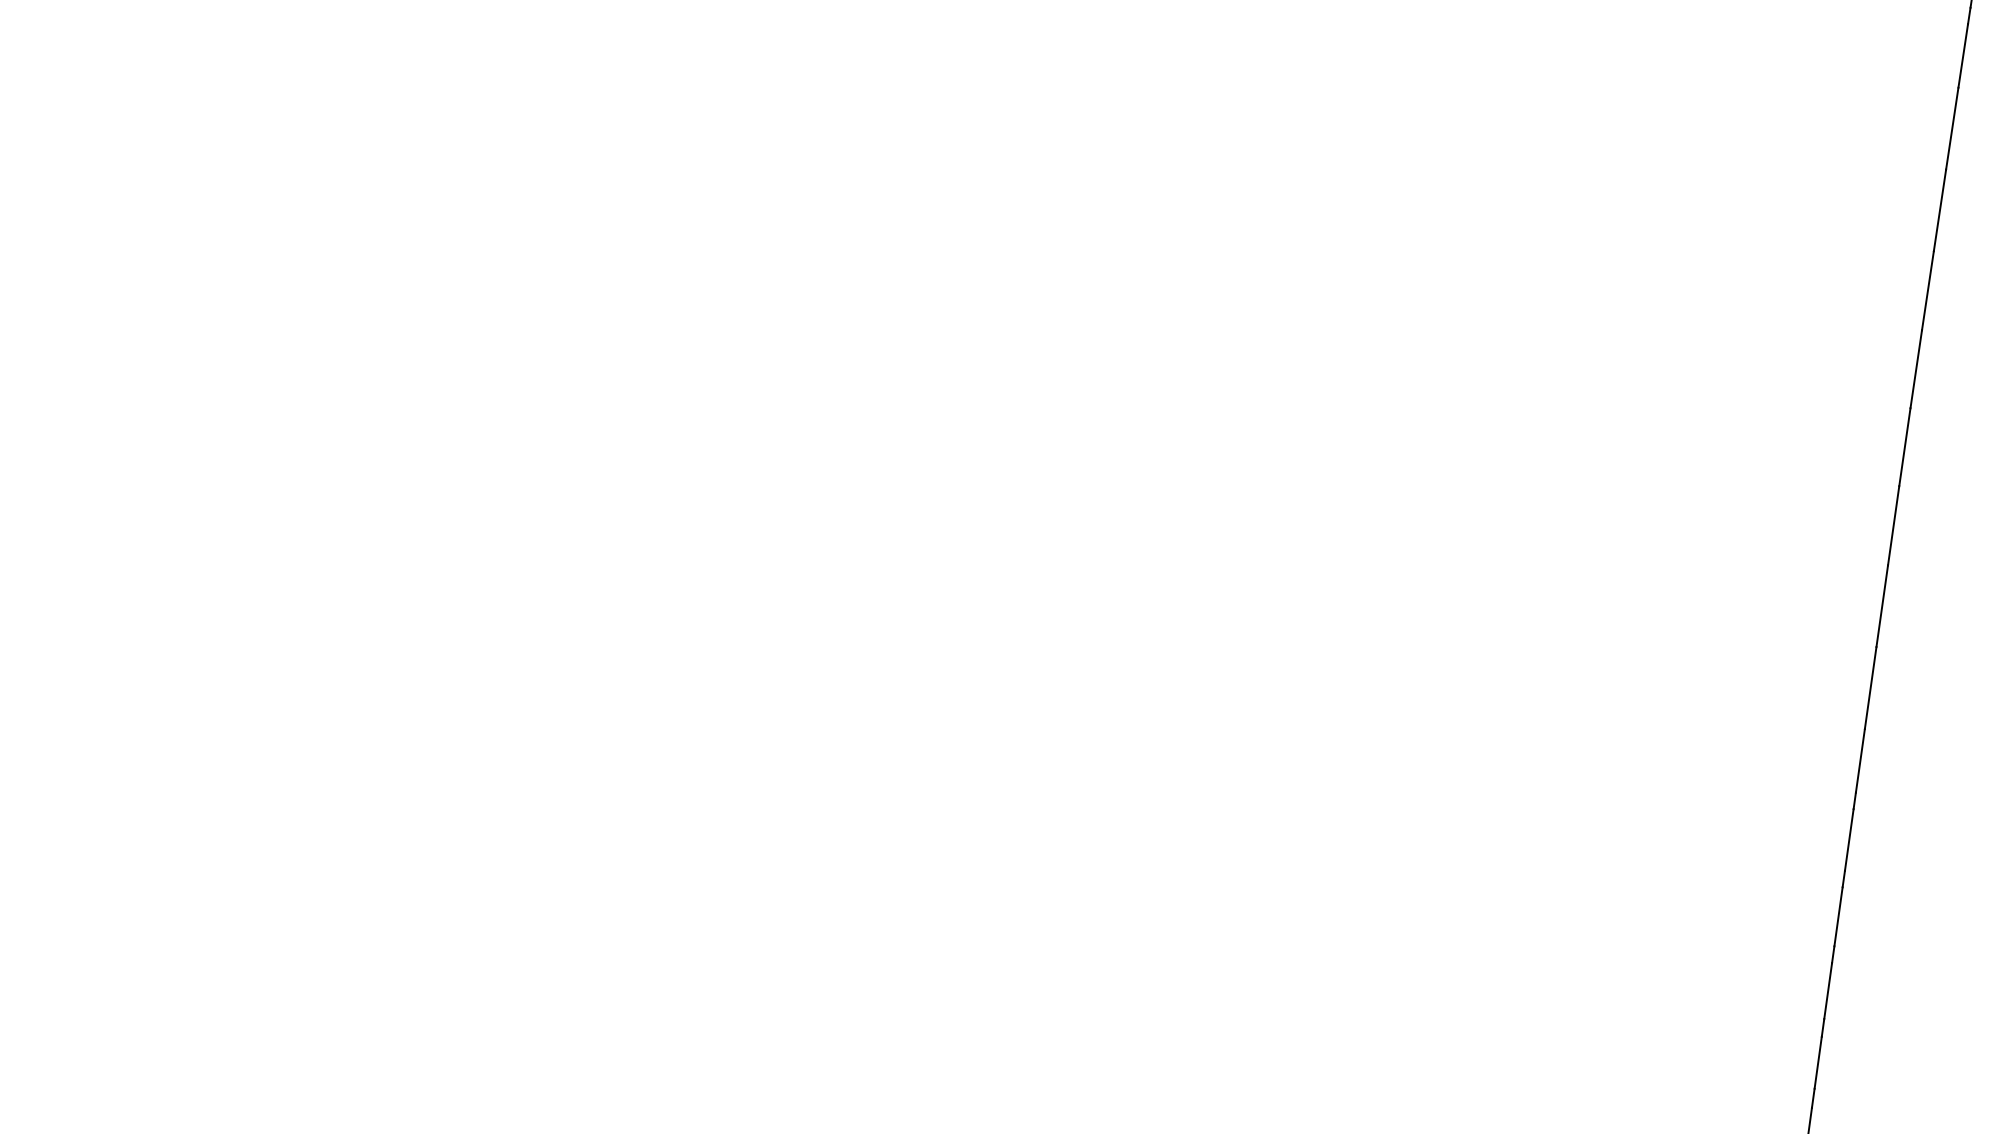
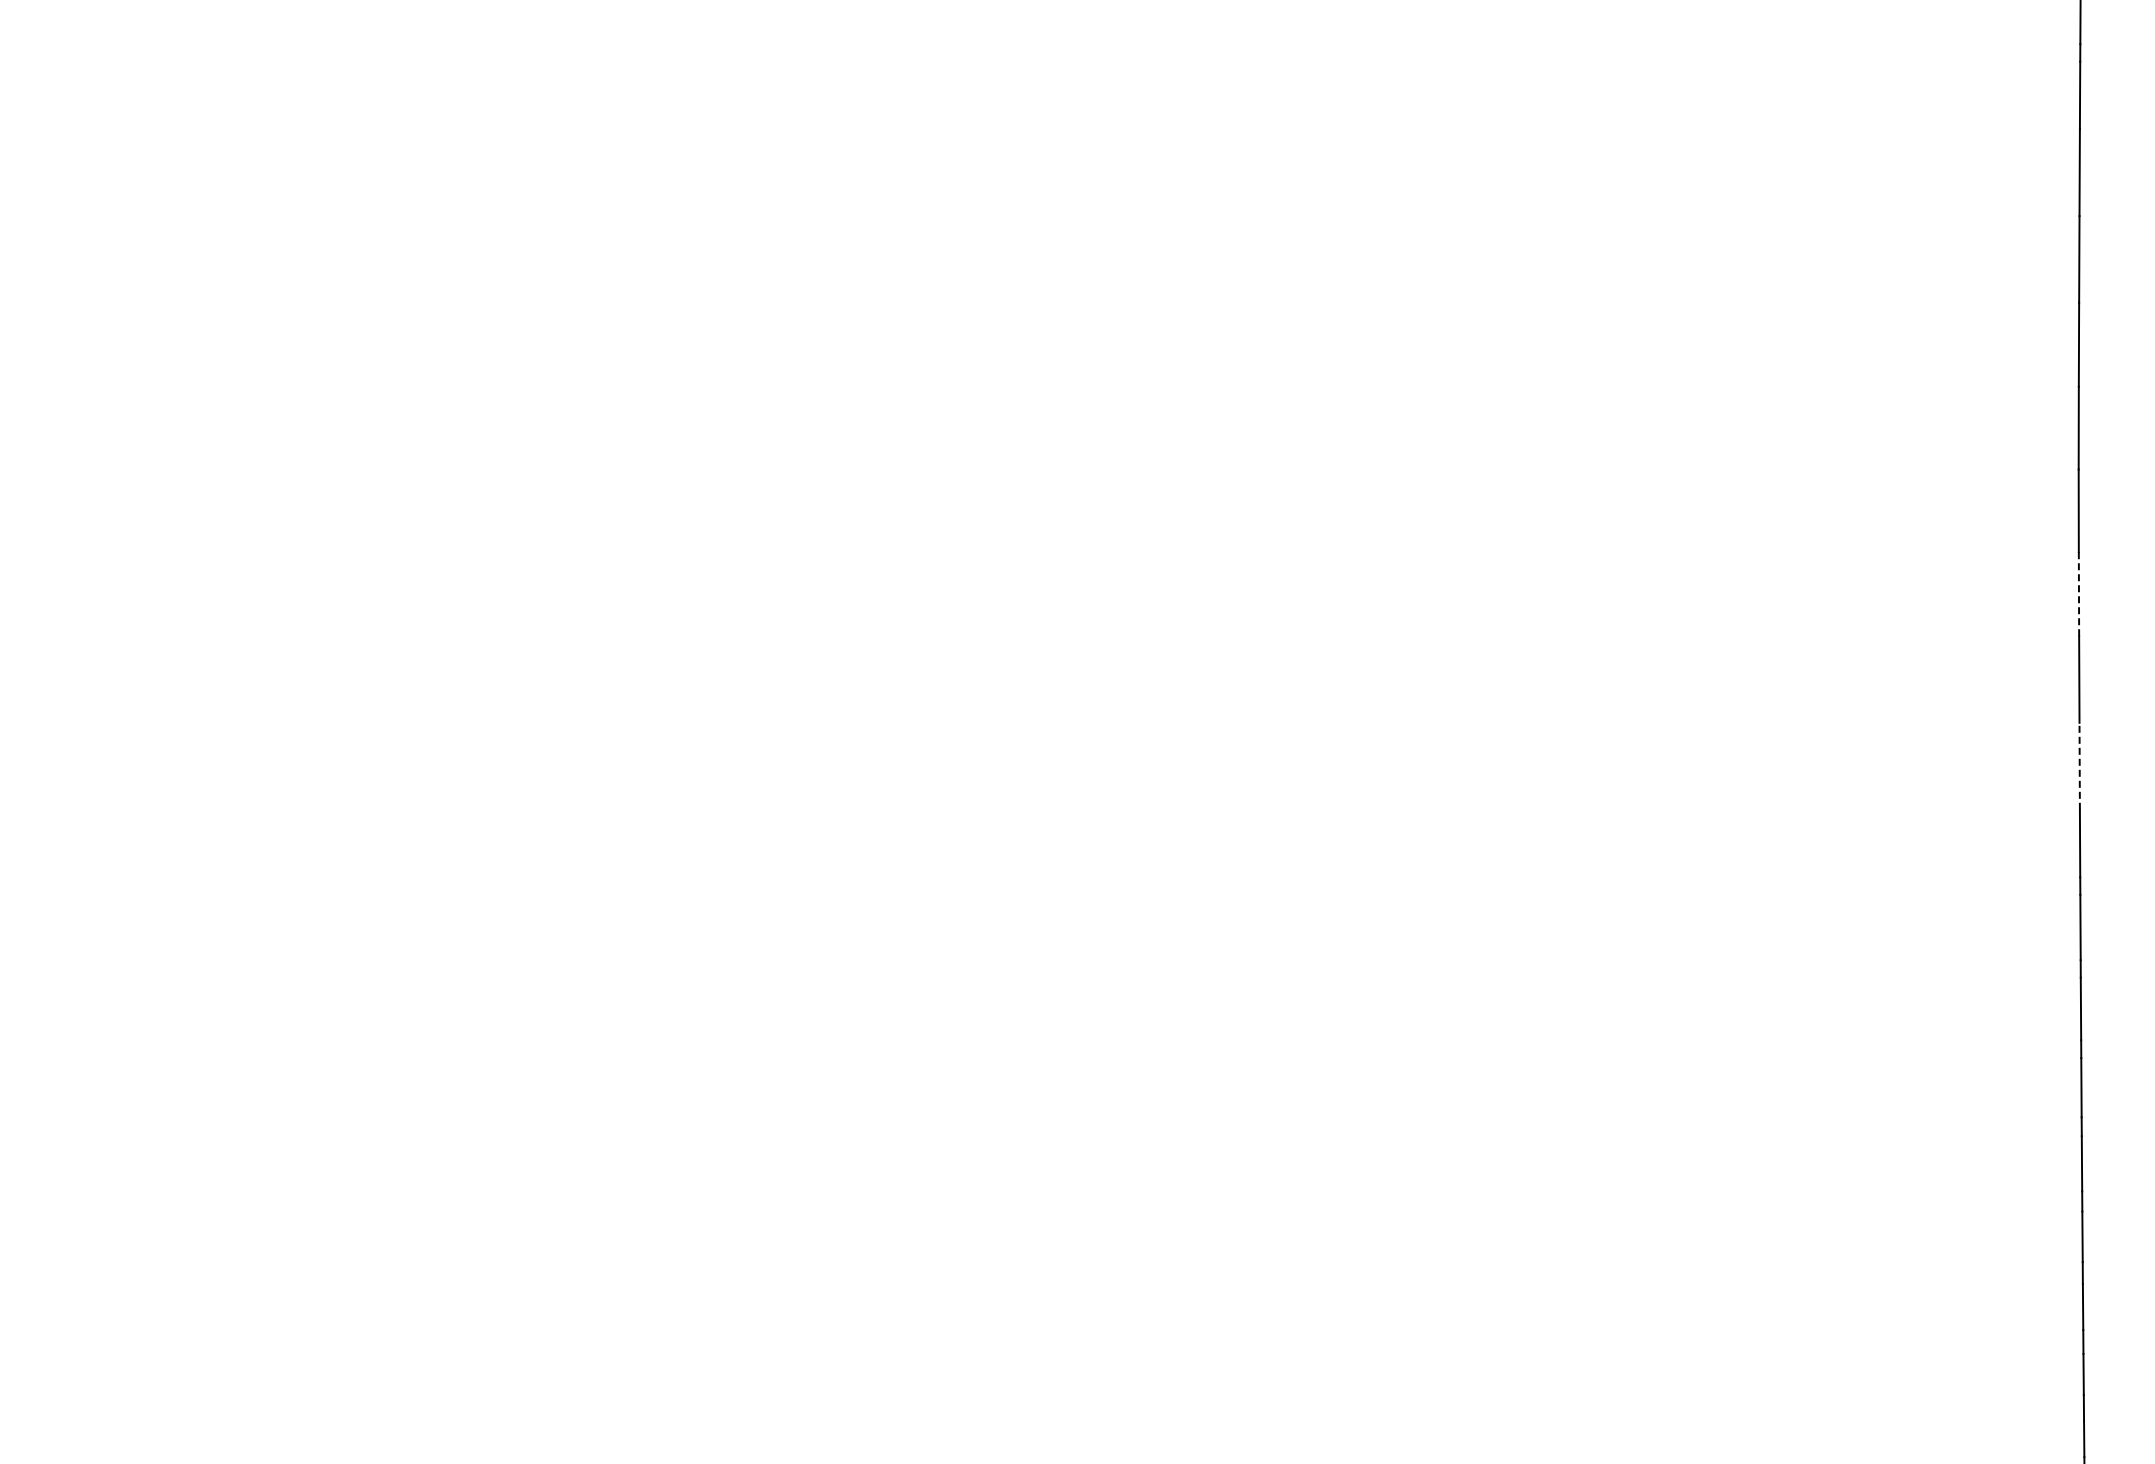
line: (1893, 525) -> (2078, 593), solid -> dashed
line: (1870, 687) -> (2079, 765), solid -> dashed

